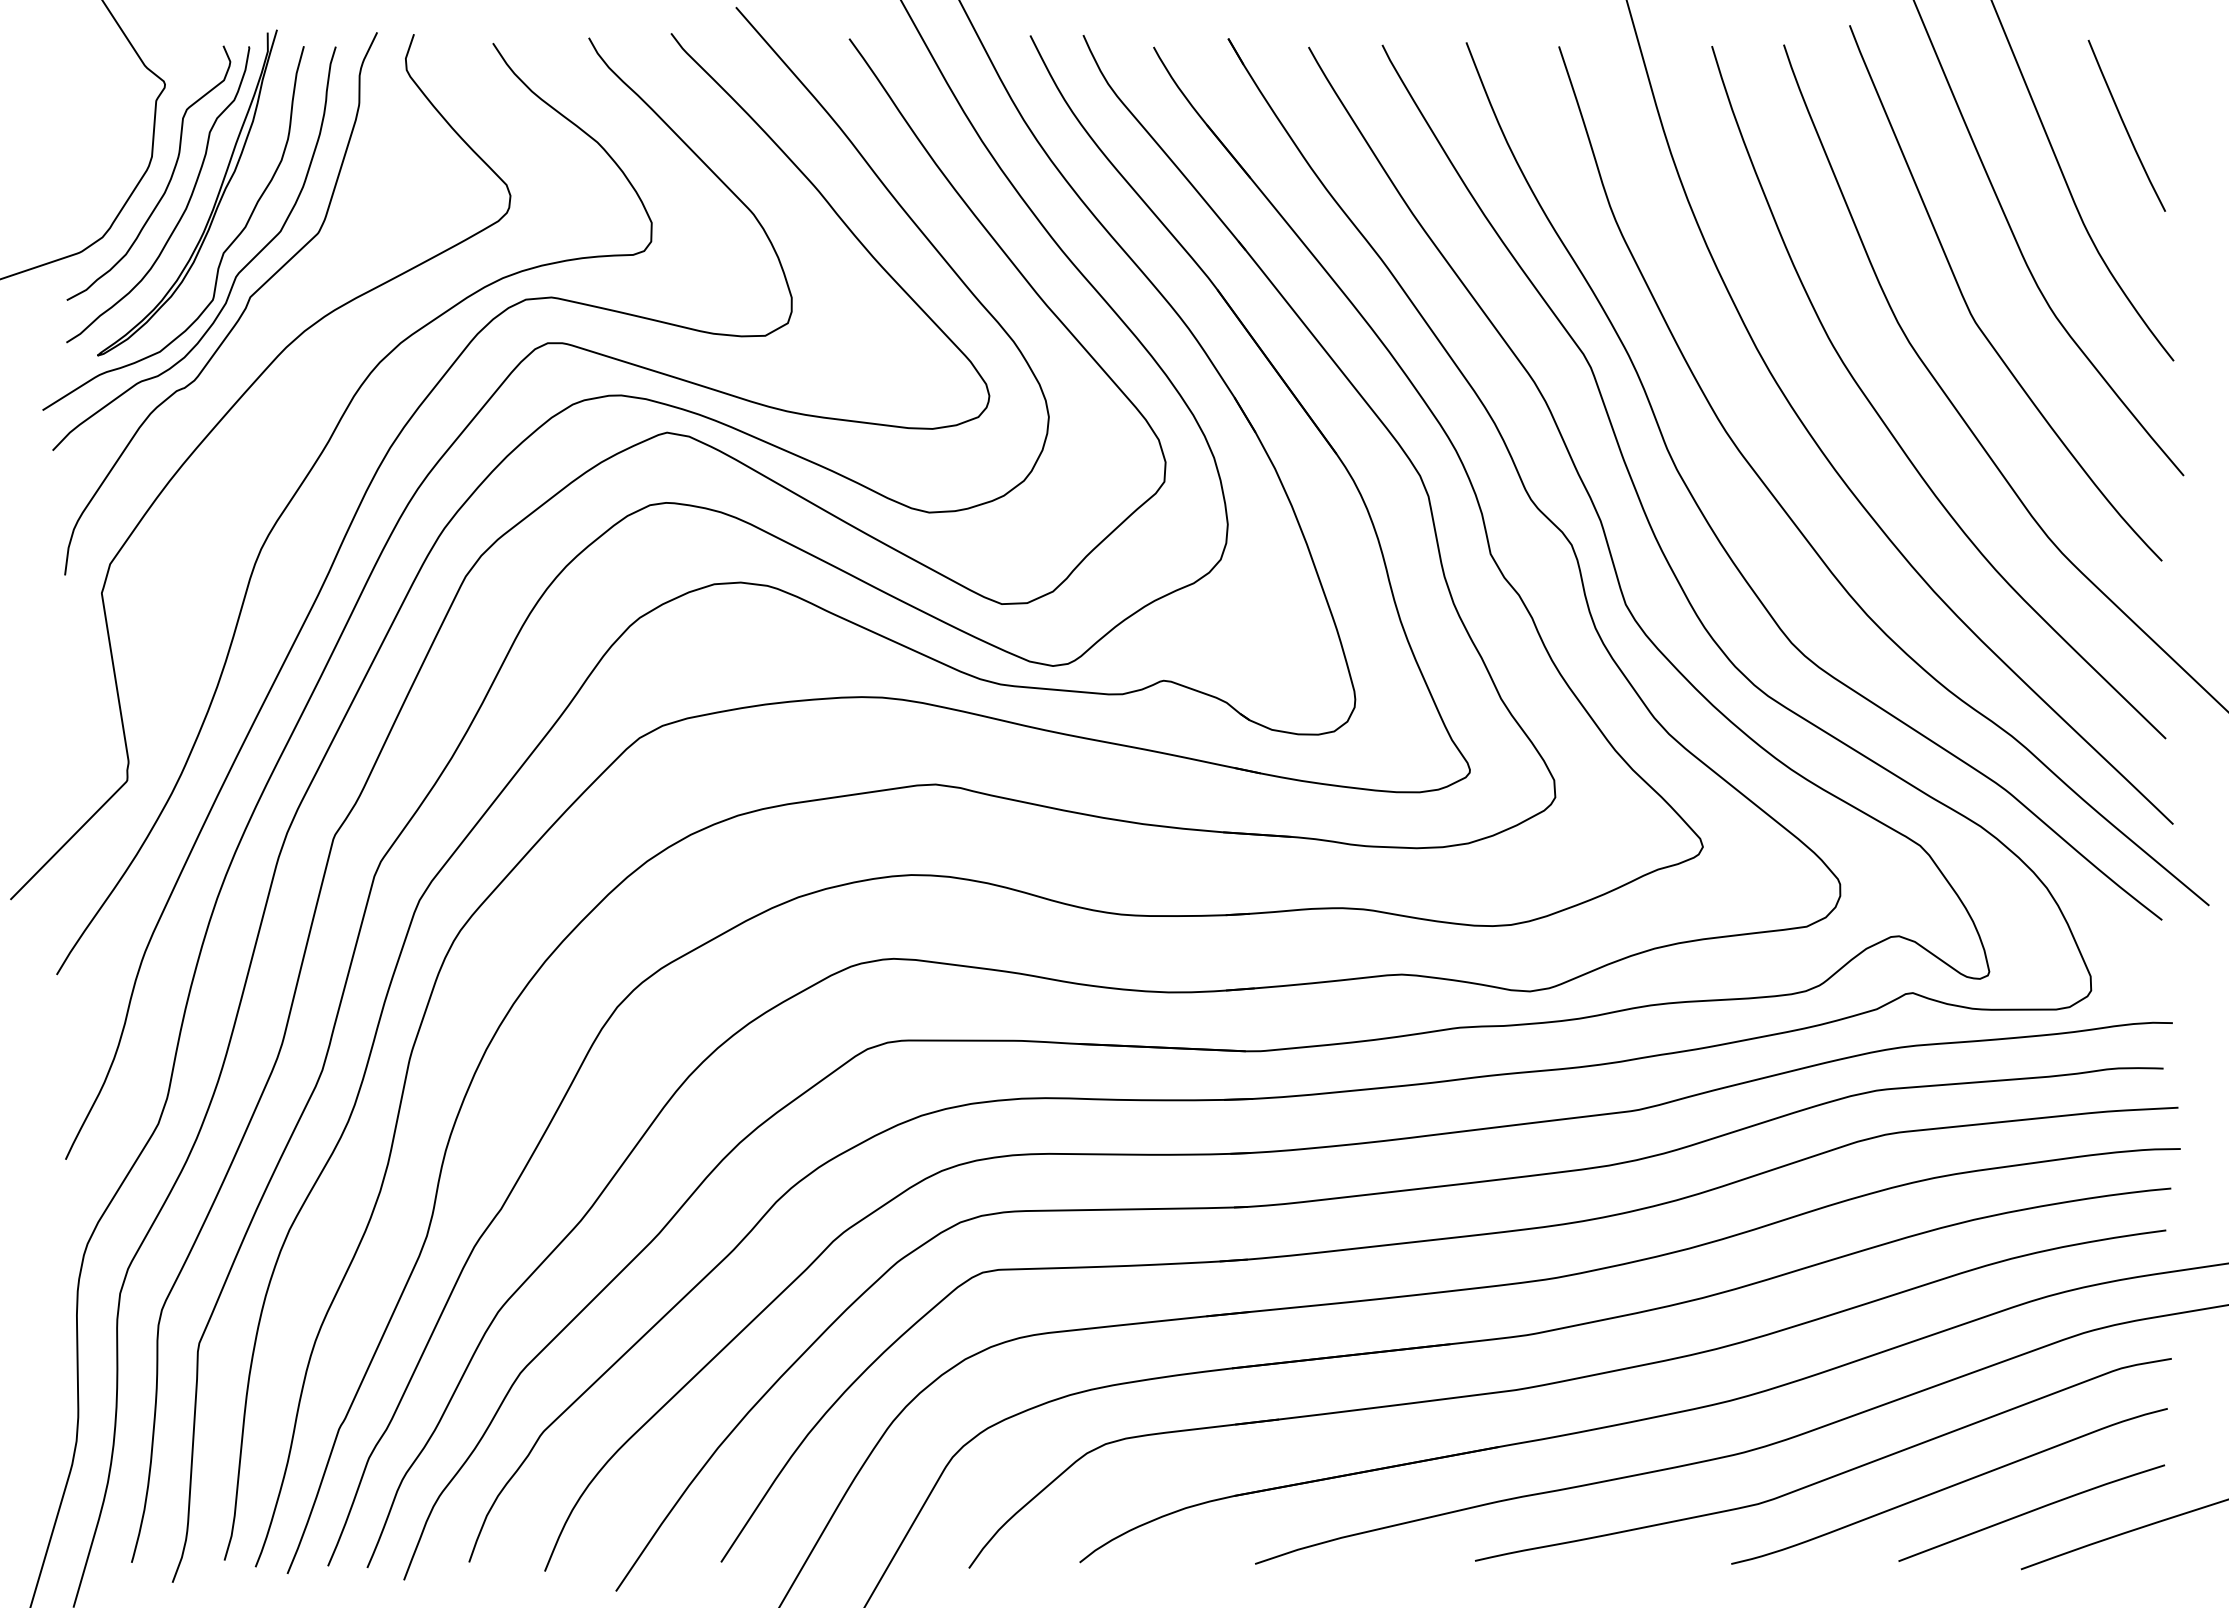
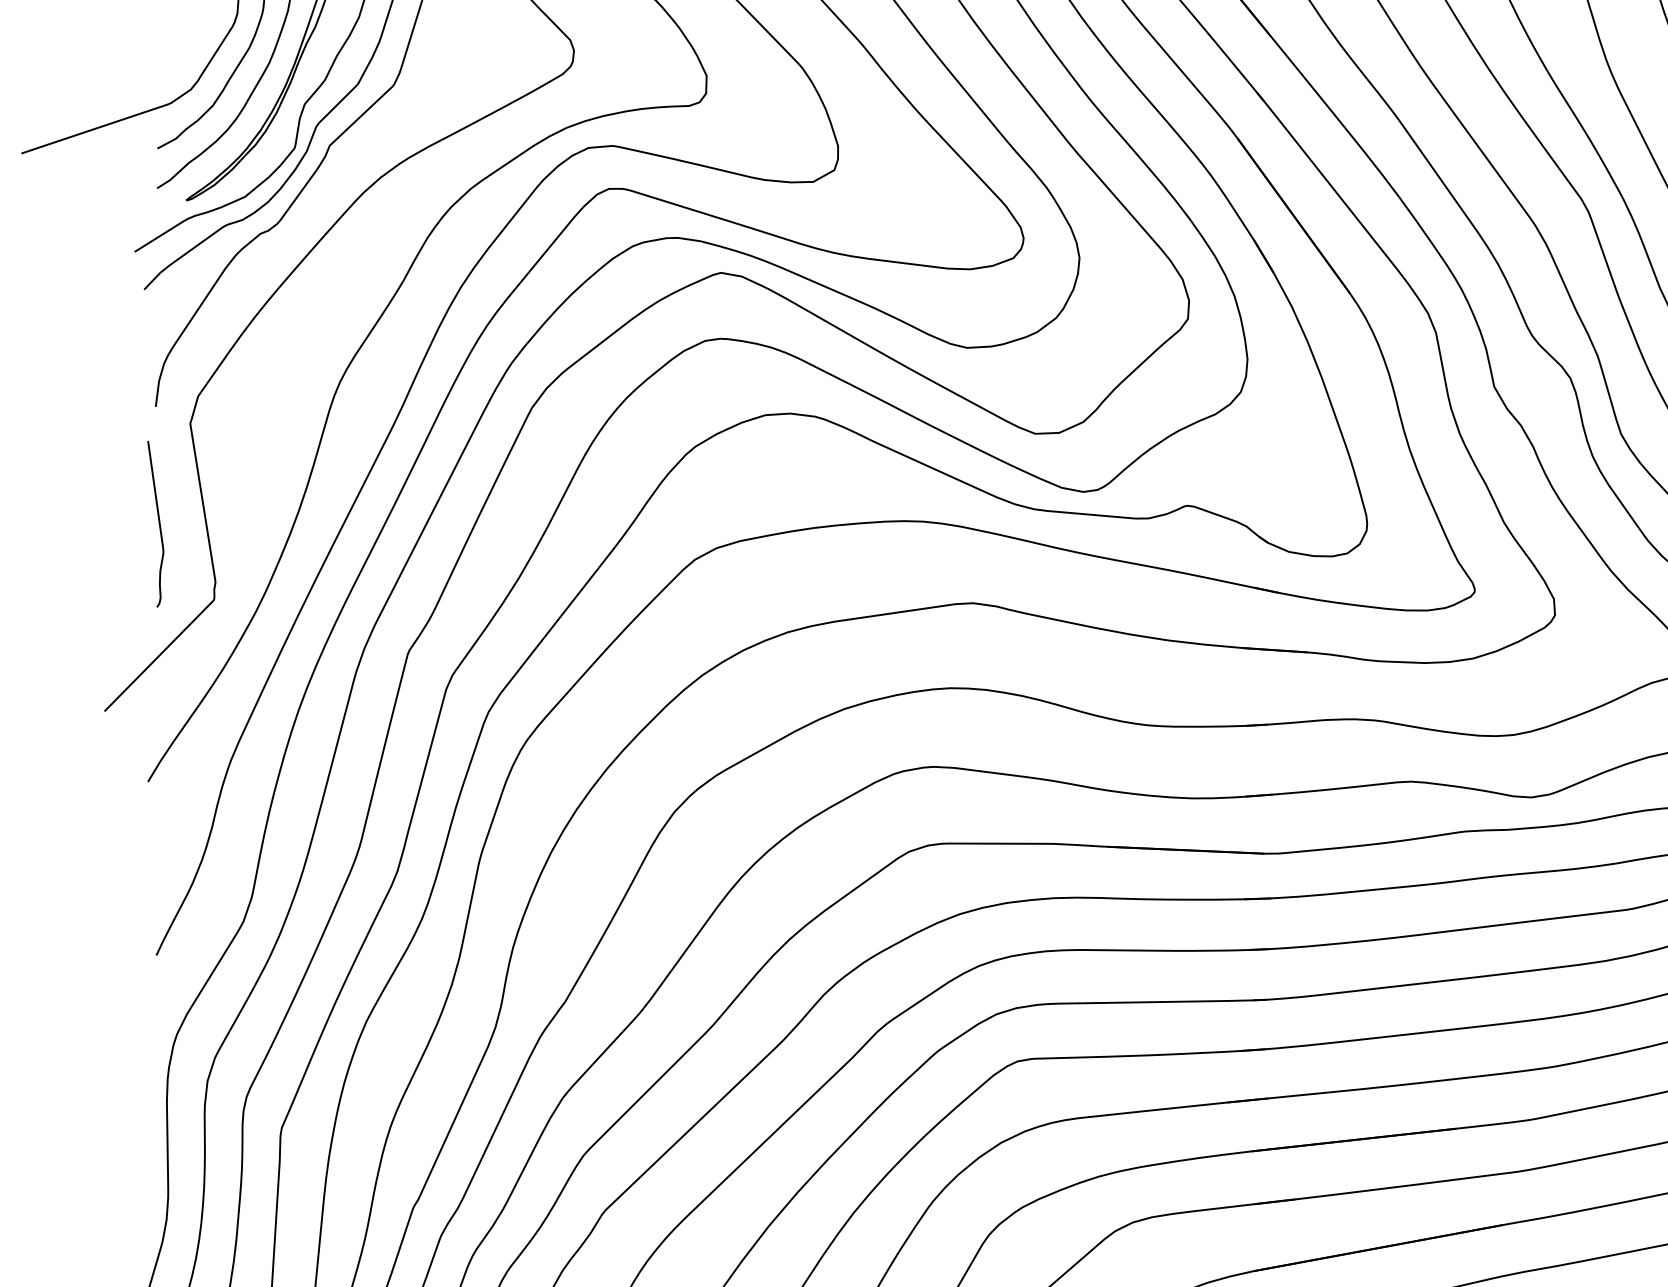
curve: (68, 700) -> (159, 524), added

